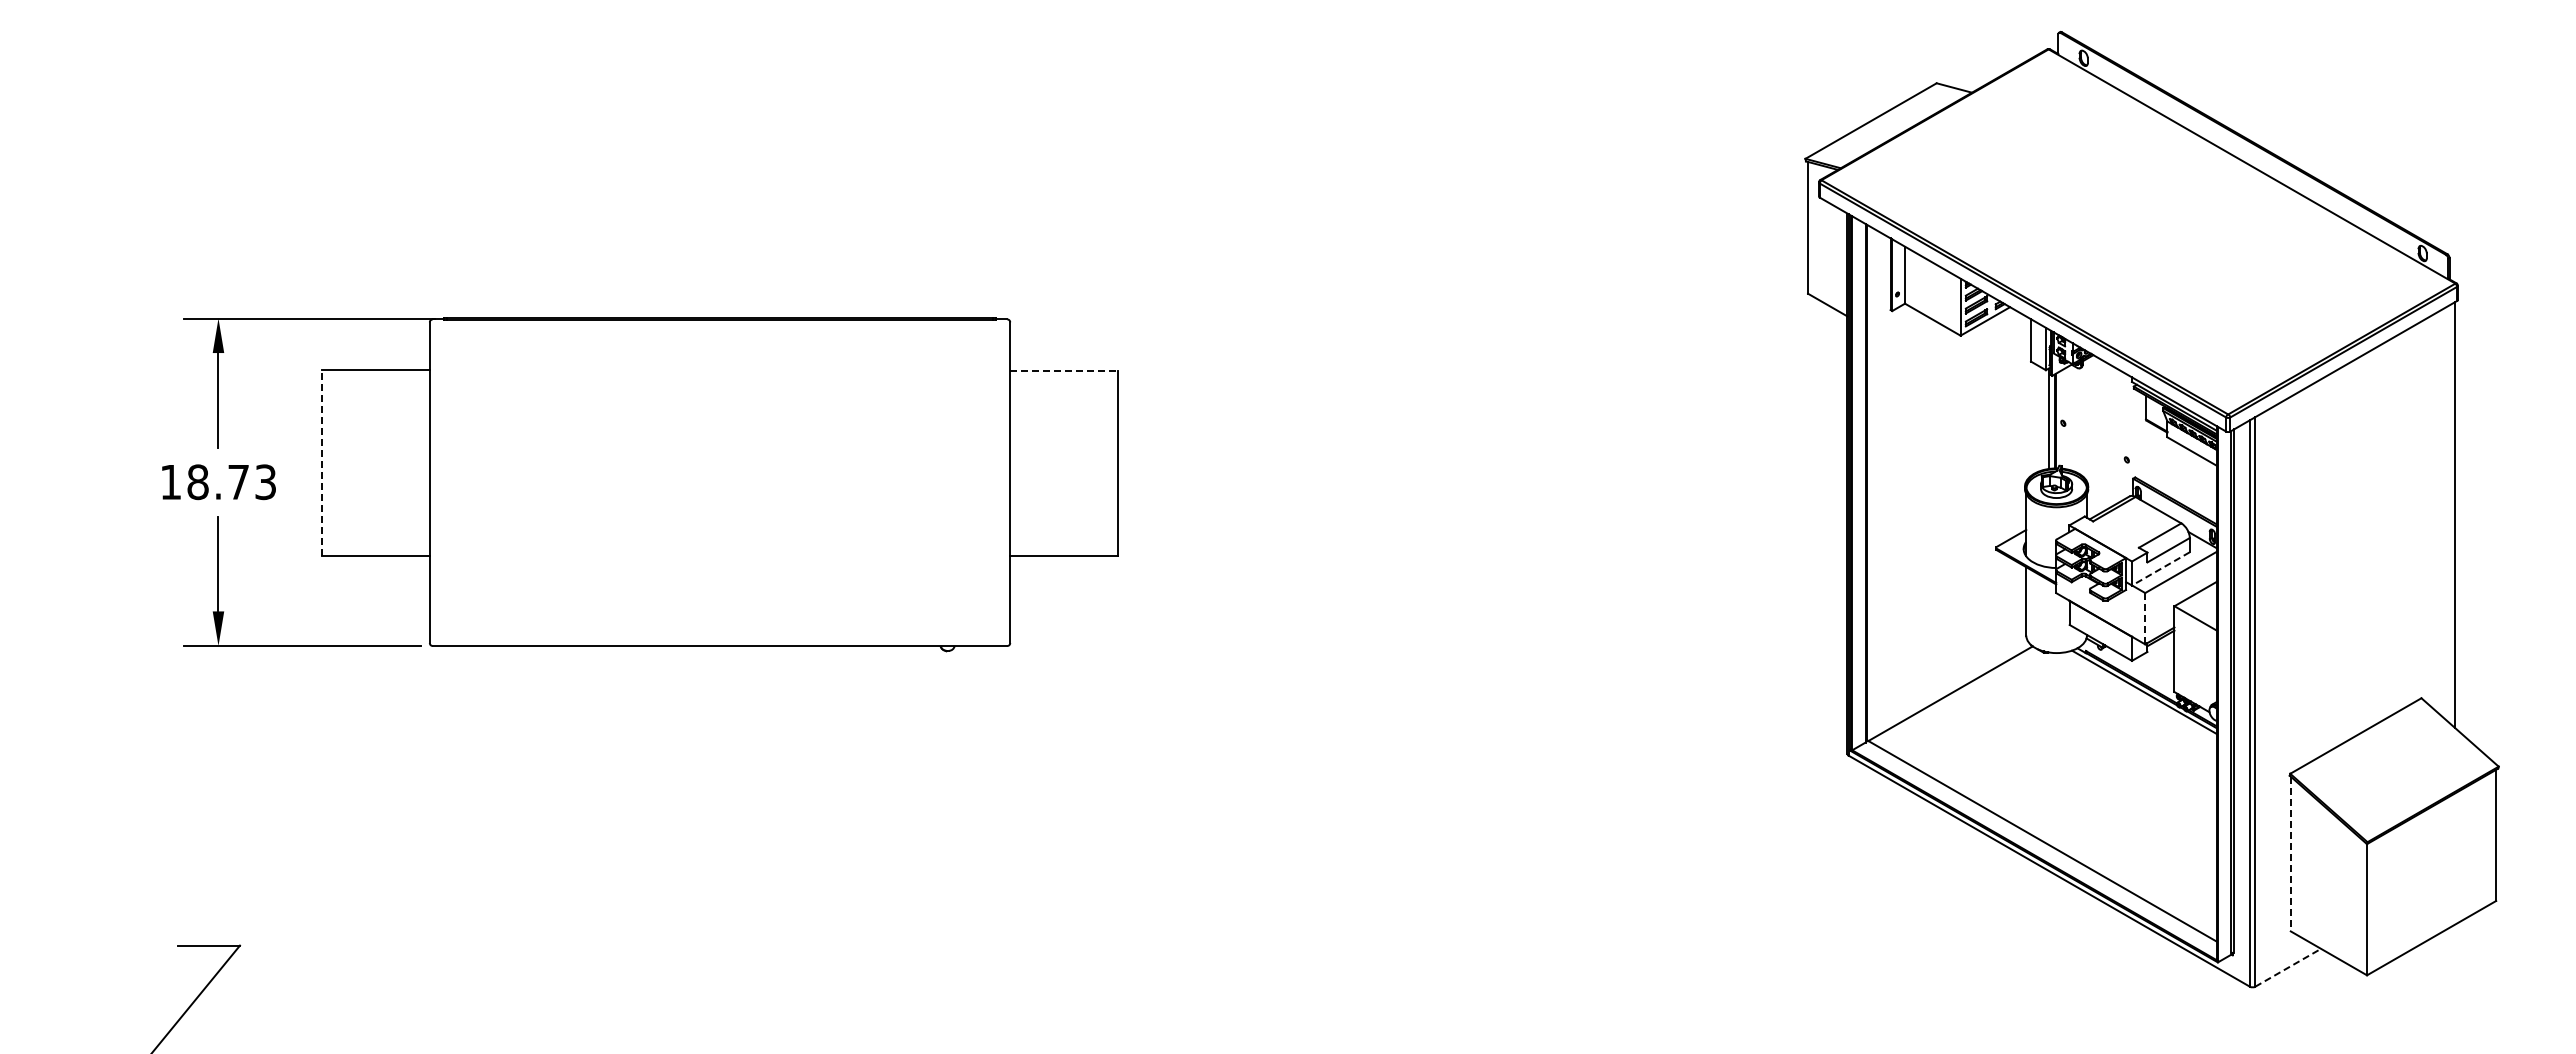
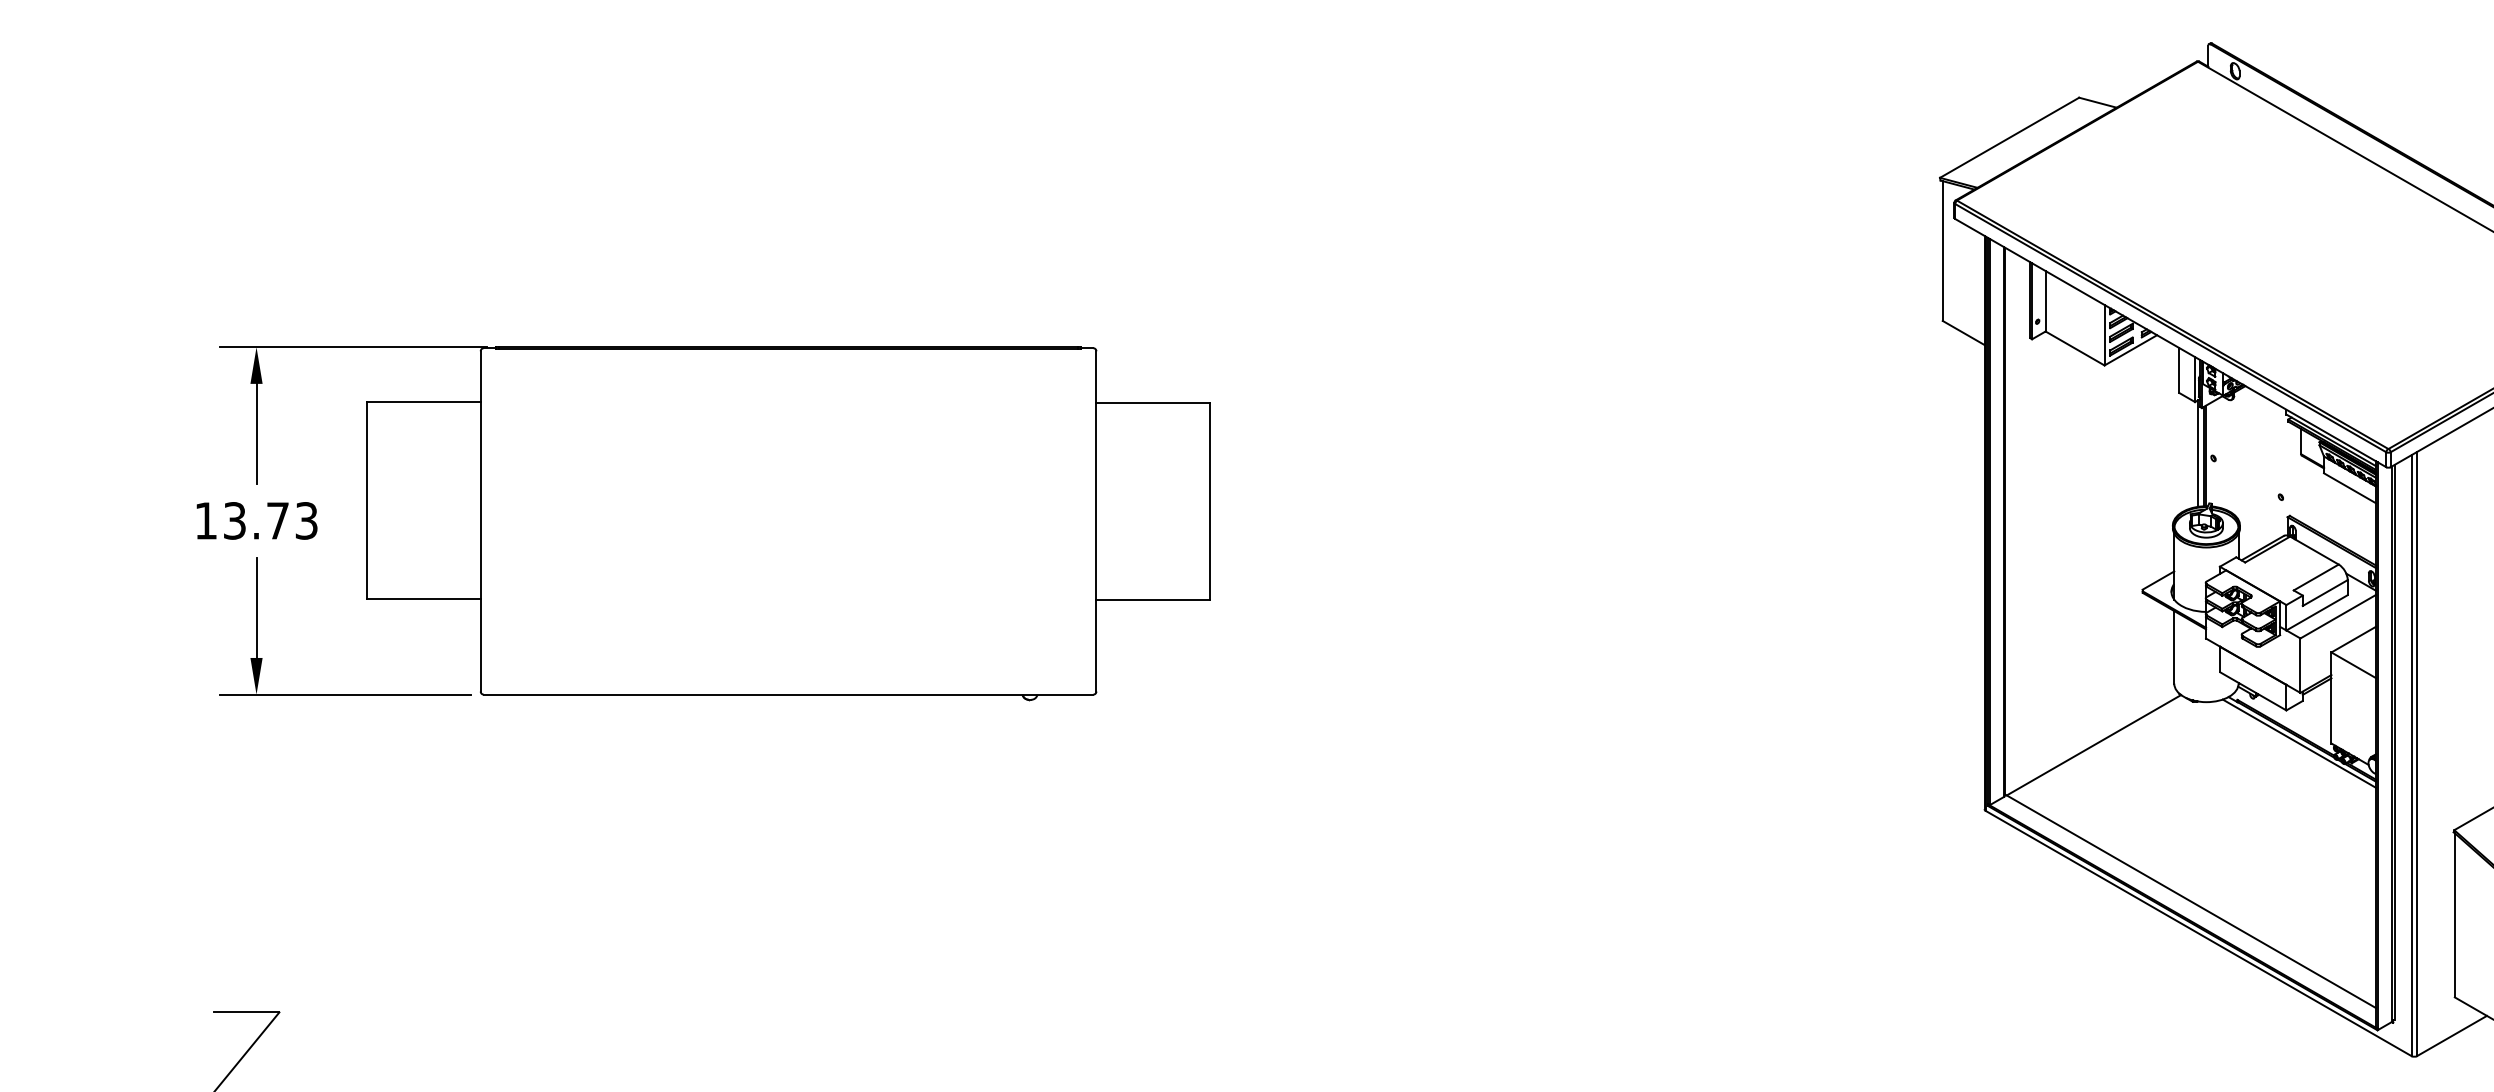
line: (1063, 370) -> (1152, 402), dashed -> solid
line: (322, 463) -> (366, 501), dashed -> solid
text: (197, 482) -> (234, 521), 18.73 -> 13.73
line: (2160, 569) -> (2316, 613), dashed -> solid
line: (2145, 618) -> (2300, 665), dashed -> solid
line: (2290, 854) -> (2454, 915), dashed -> solid
line: (2288, 967) -> (2452, 1035), dashed -> solid

